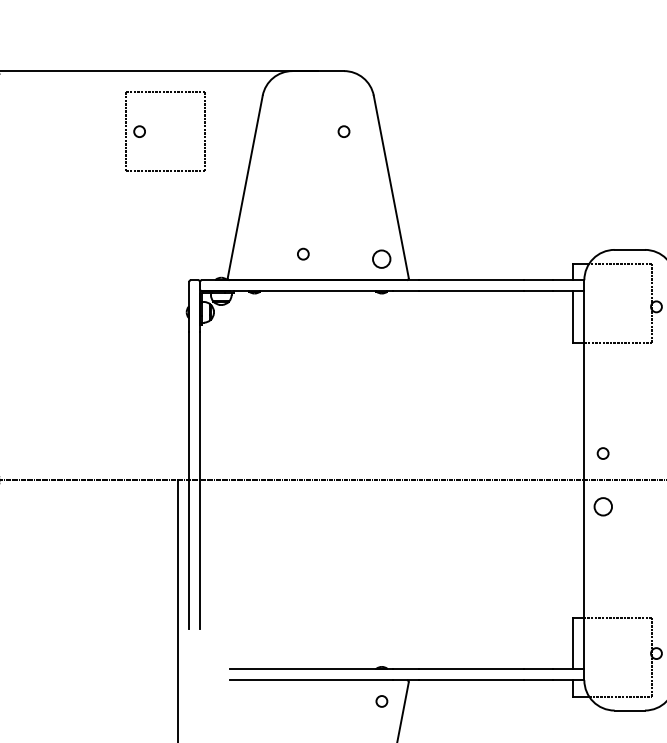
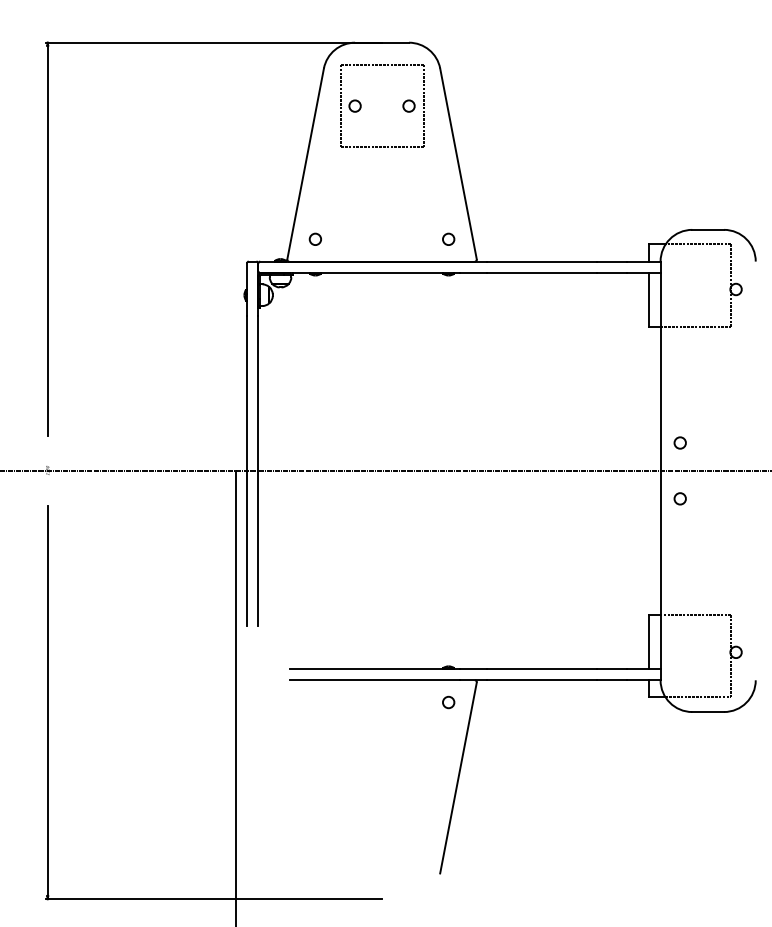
part: (145, 131) -> (361, 105), moved
circle: (302, 253) -> (314, 238), moved
circle: (381, 258) -> (448, 238), size x0.62
circle: (602, 506) -> (679, 498), size x0.62

